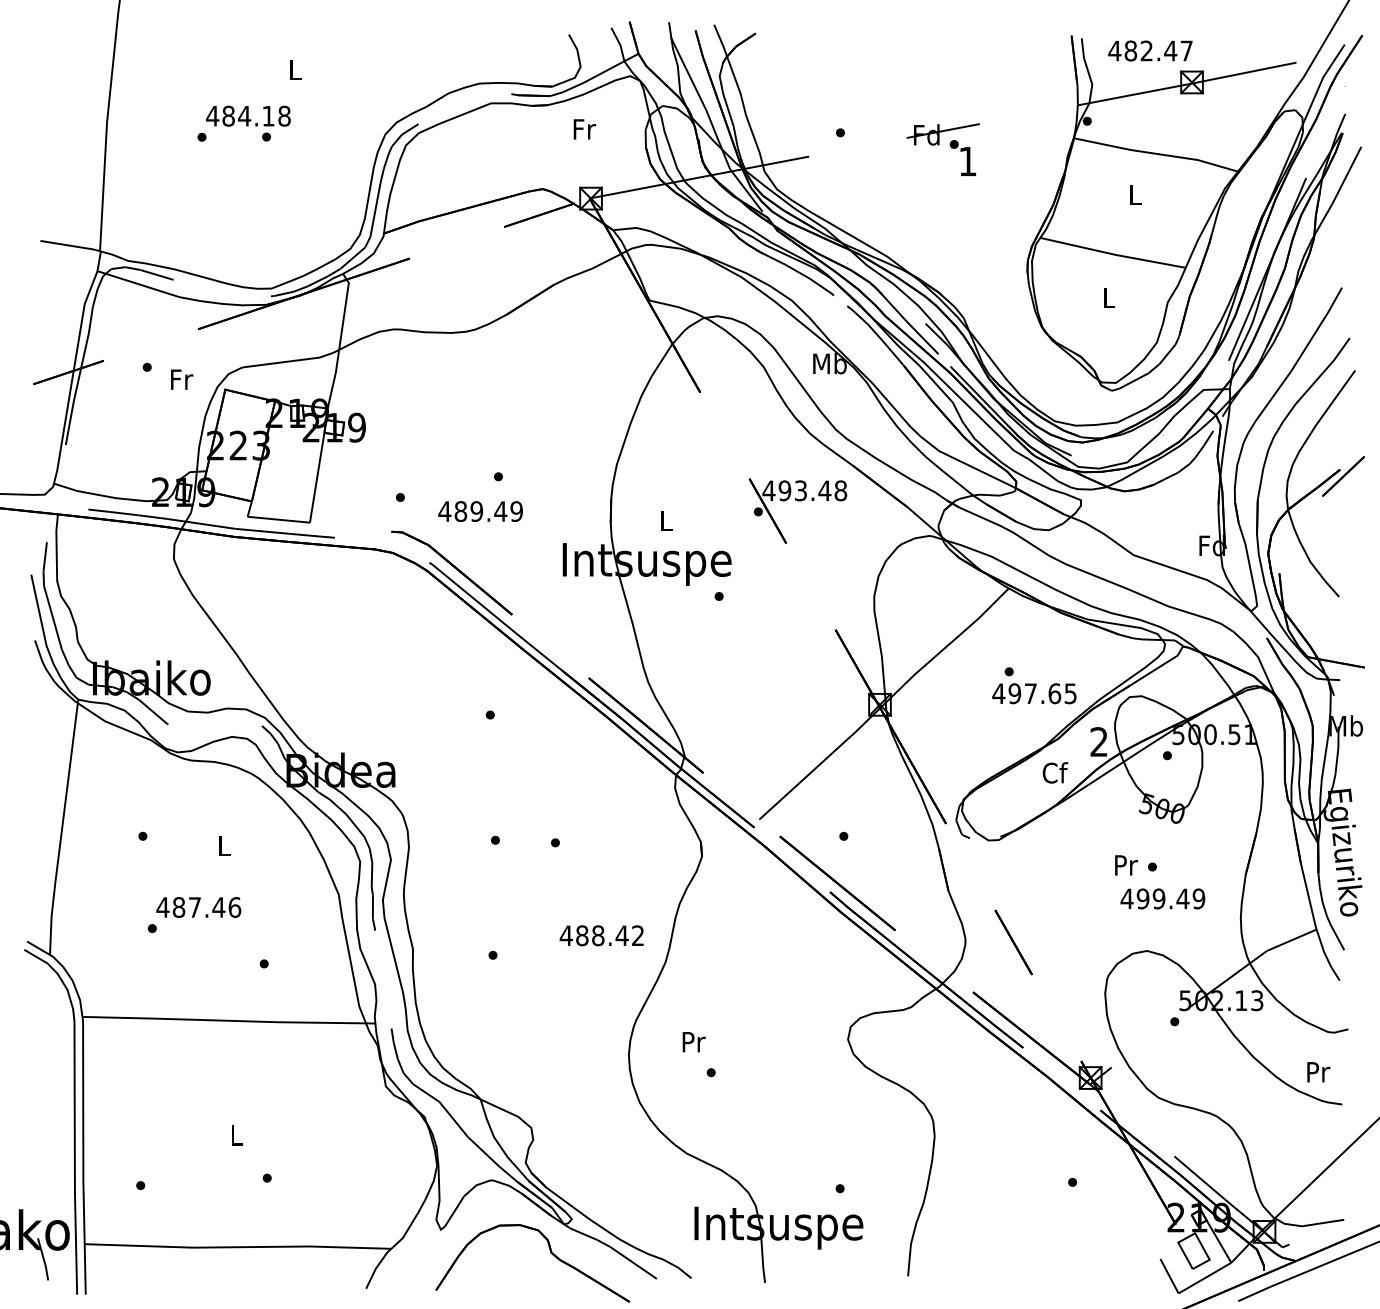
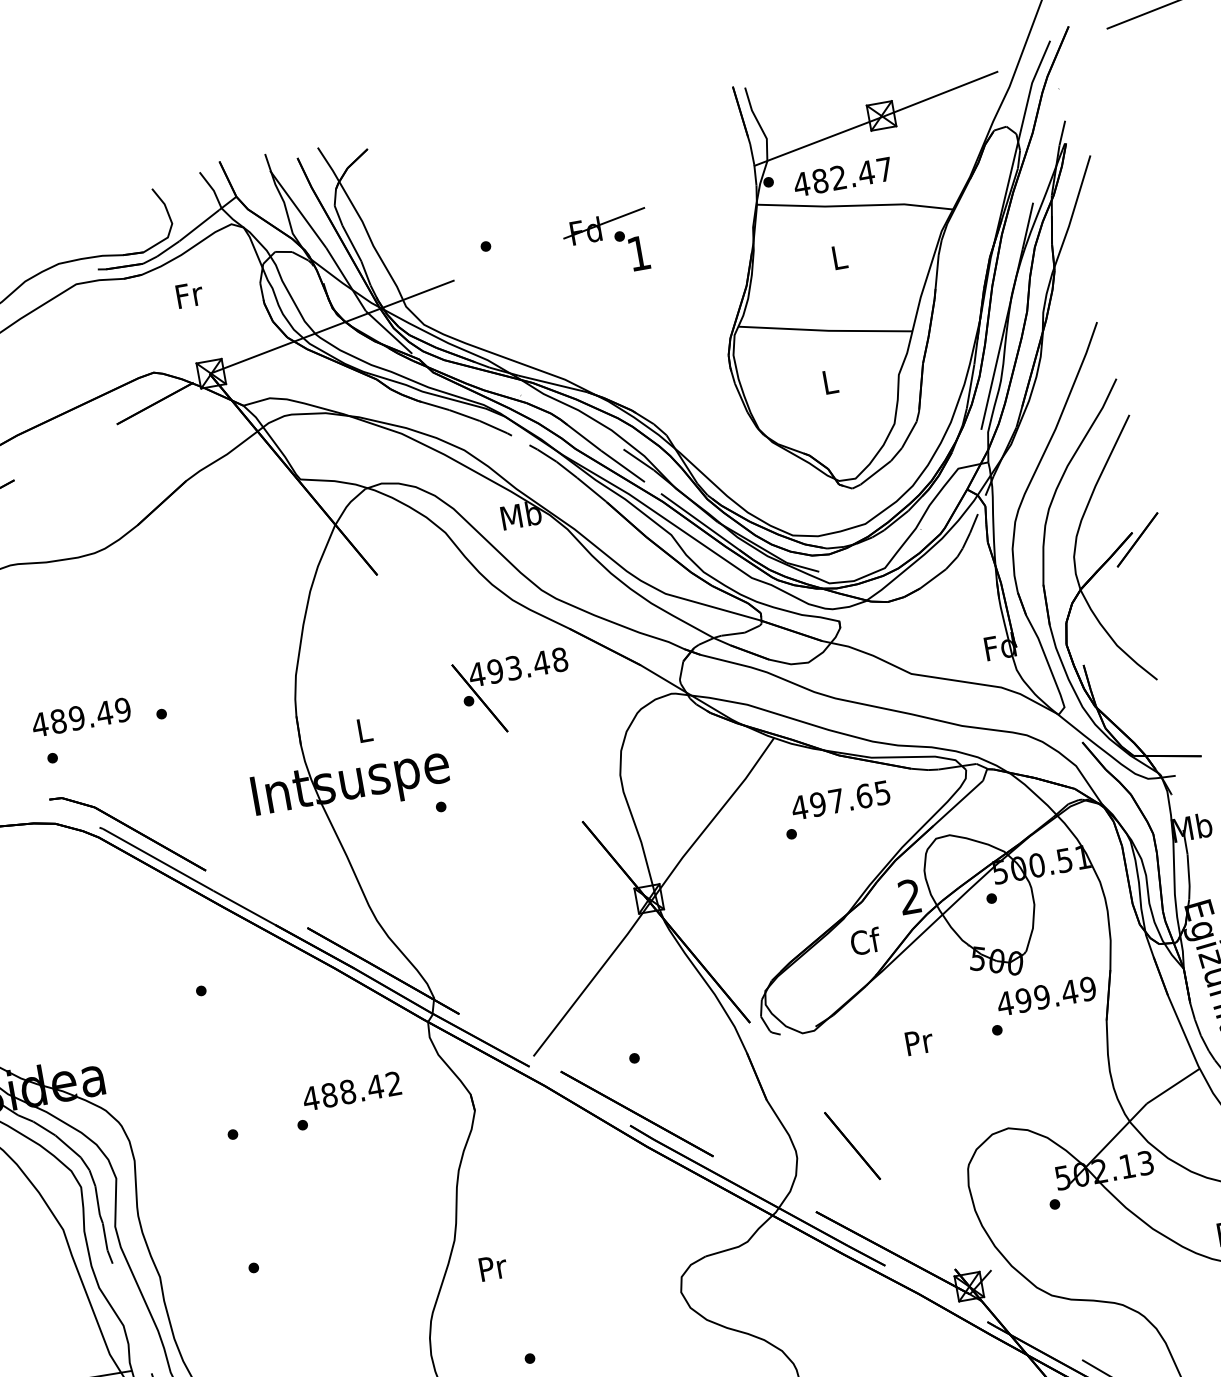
text: (1150, 50) -> (842, 176), moved
text: (480, 511) -> (81, 717), moved
text: (1034, 693) -> (840, 800), moved
text: (1126, 865) -> (919, 1042), moved
text: (1162, 898) -> (1046, 995), moved
text: (601, 935) -> (351, 1091), moved
text: (693, 1042) -> (492, 1268), moved

